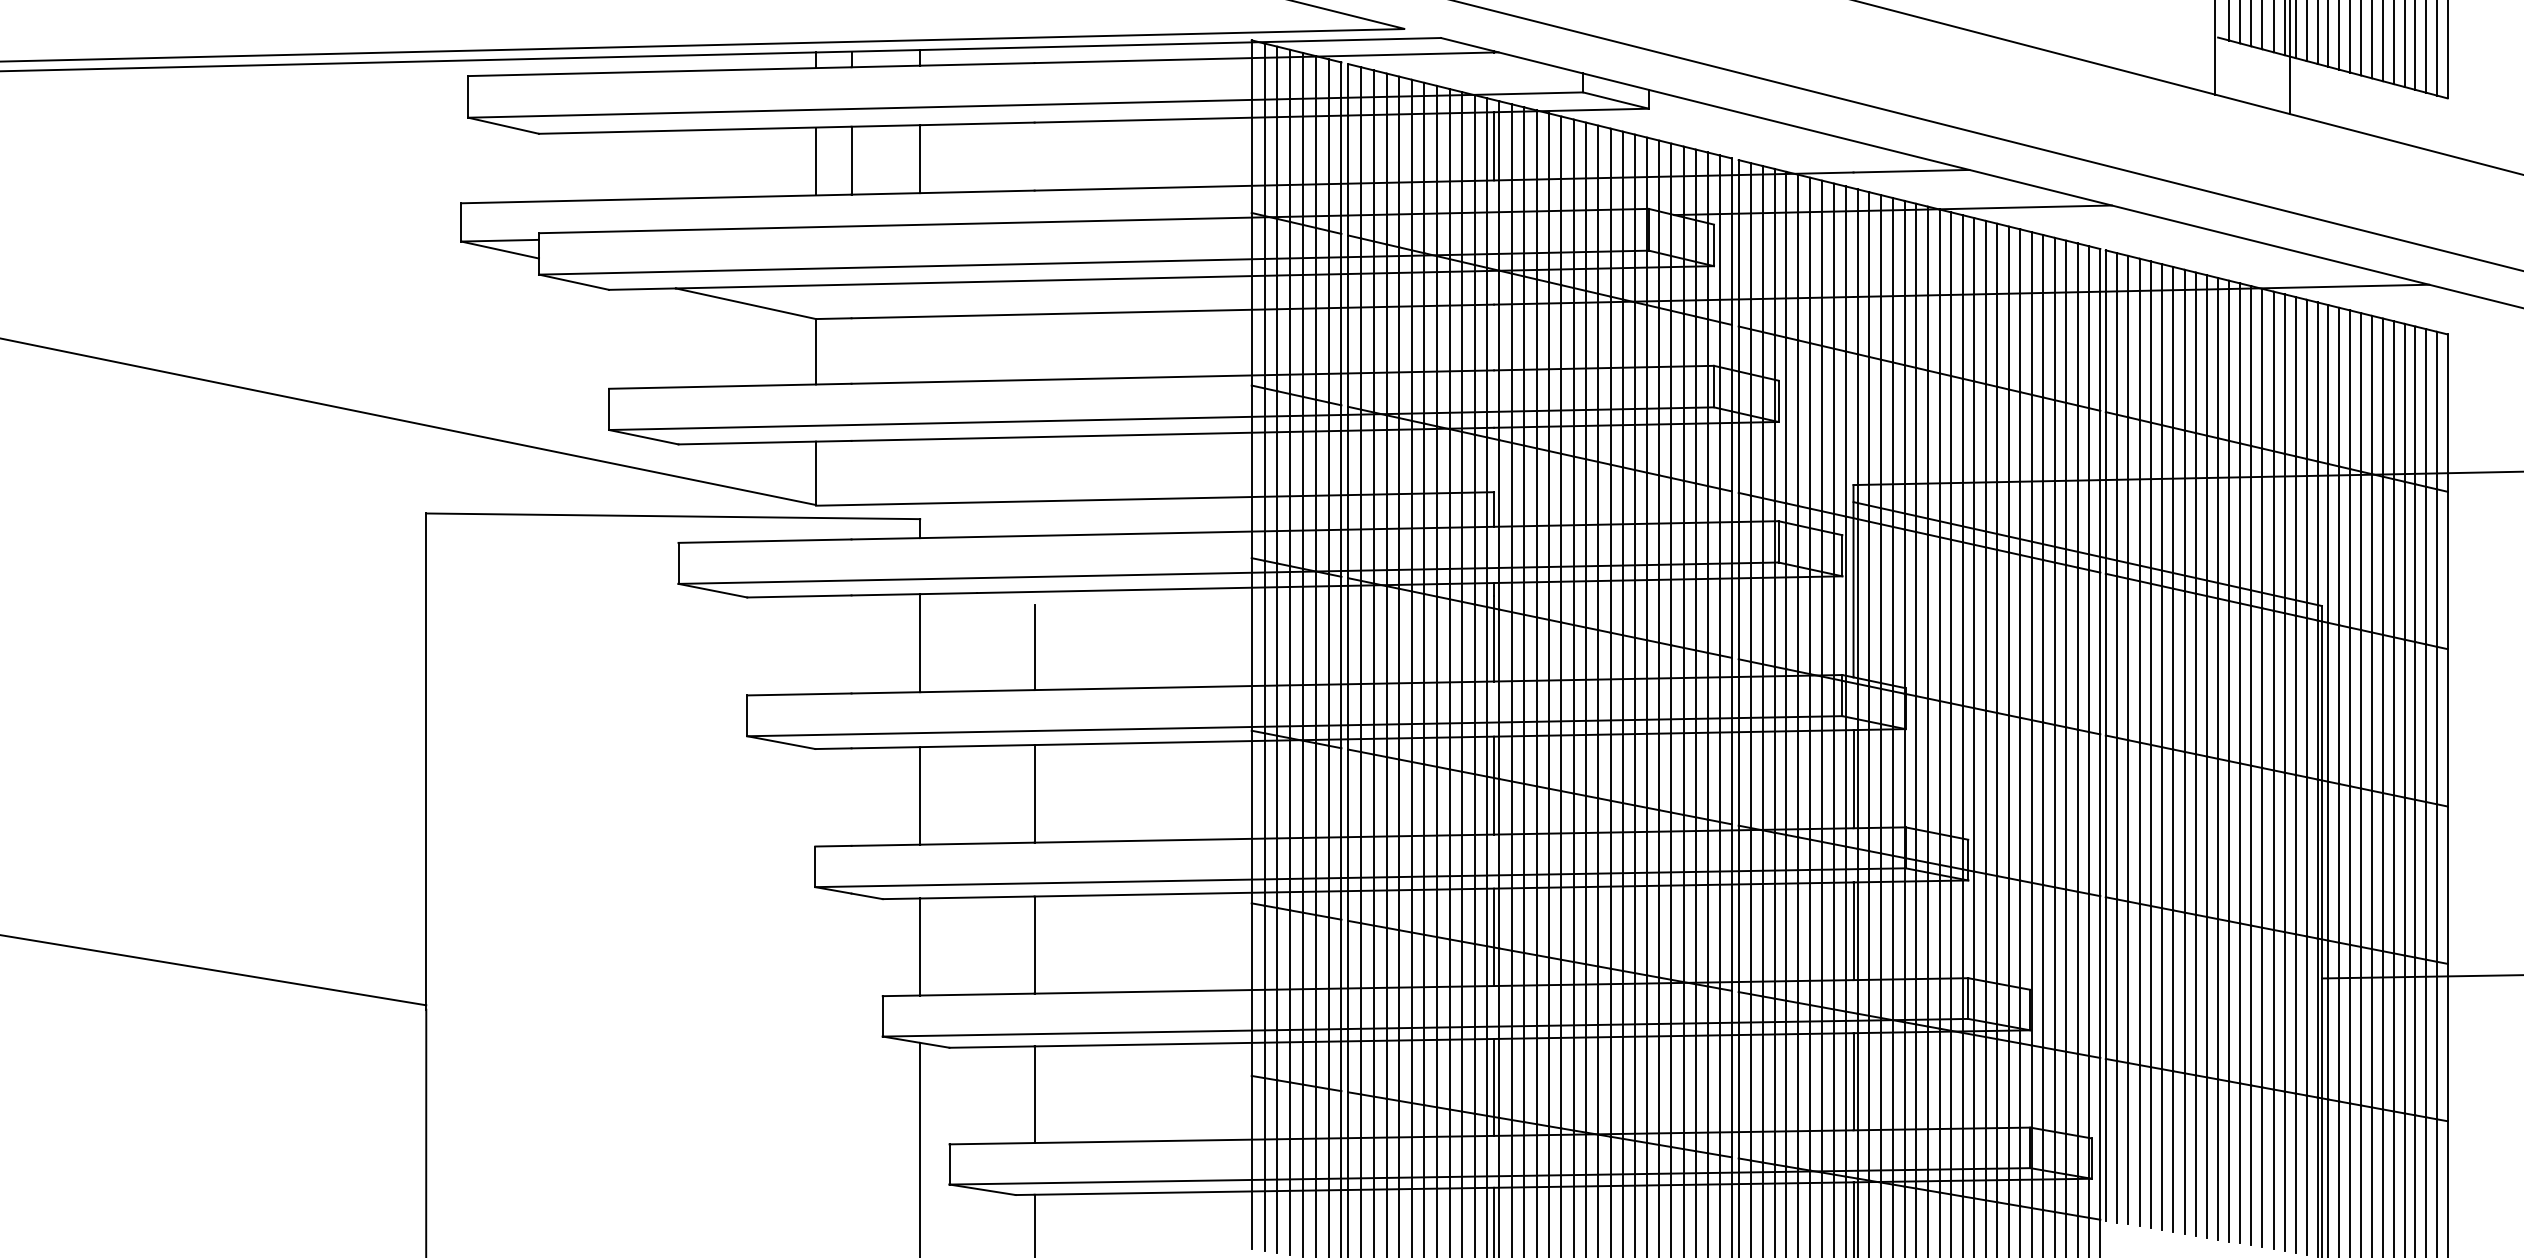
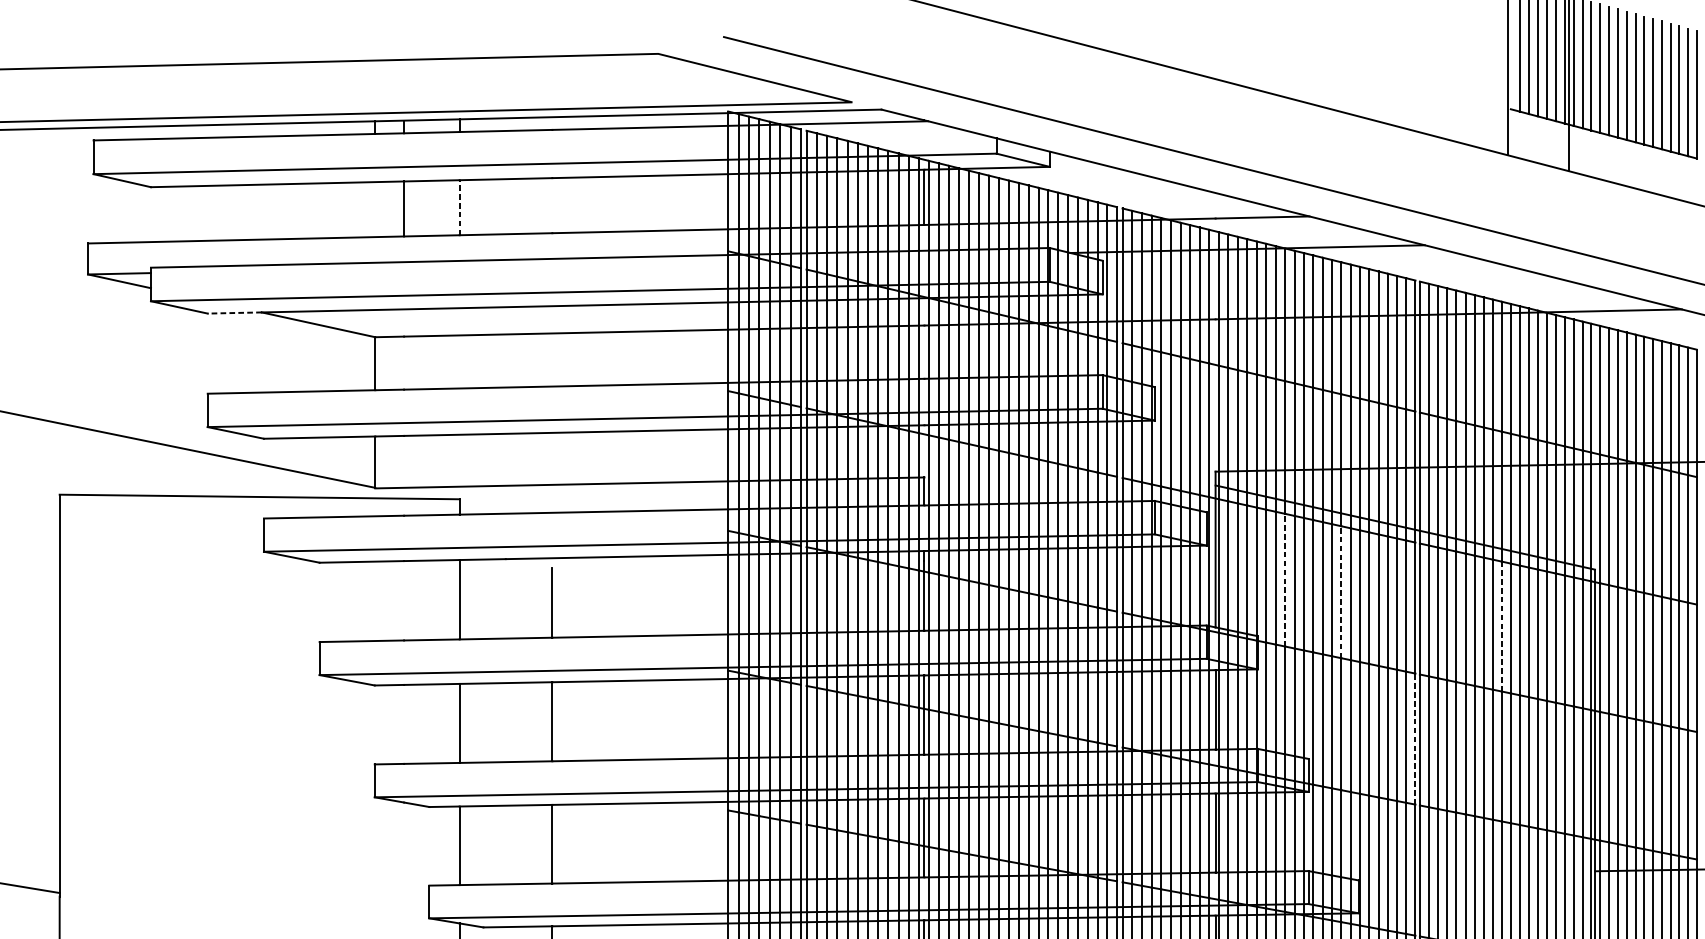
line: (920, 159) -> (459, 208), solid -> dashed
line: (815, 161) -> (374, 209), removed
line: (641, 289) -> (233, 313), solid -> dashed
line: (1939, 619) -> (1285, 580), solid -> dashed
line: (2008, 633) -> (1341, 591), solid -> dashed
line: (2206, 675) -> (1501, 625), solid -> dashed
line: (2100, 815) -> (1415, 739), solid -> dashed

